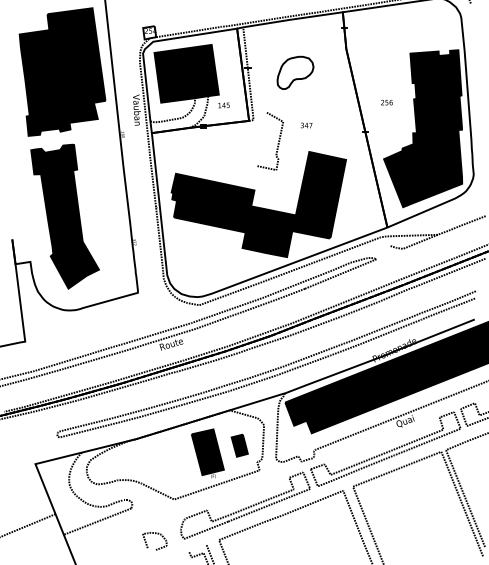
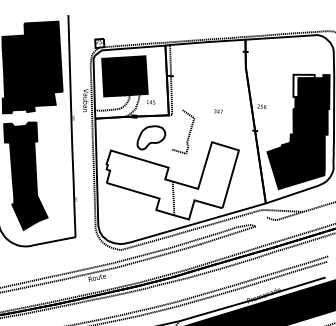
fill: (424, 67) -> (303, 85), removed
part: (295, 72) -> (151, 137), moved
text: (386, 102) -> (261, 106), moved
text: (306, 125) -> (218, 111), moved
fill: (258, 204) -> (170, 178), removed

